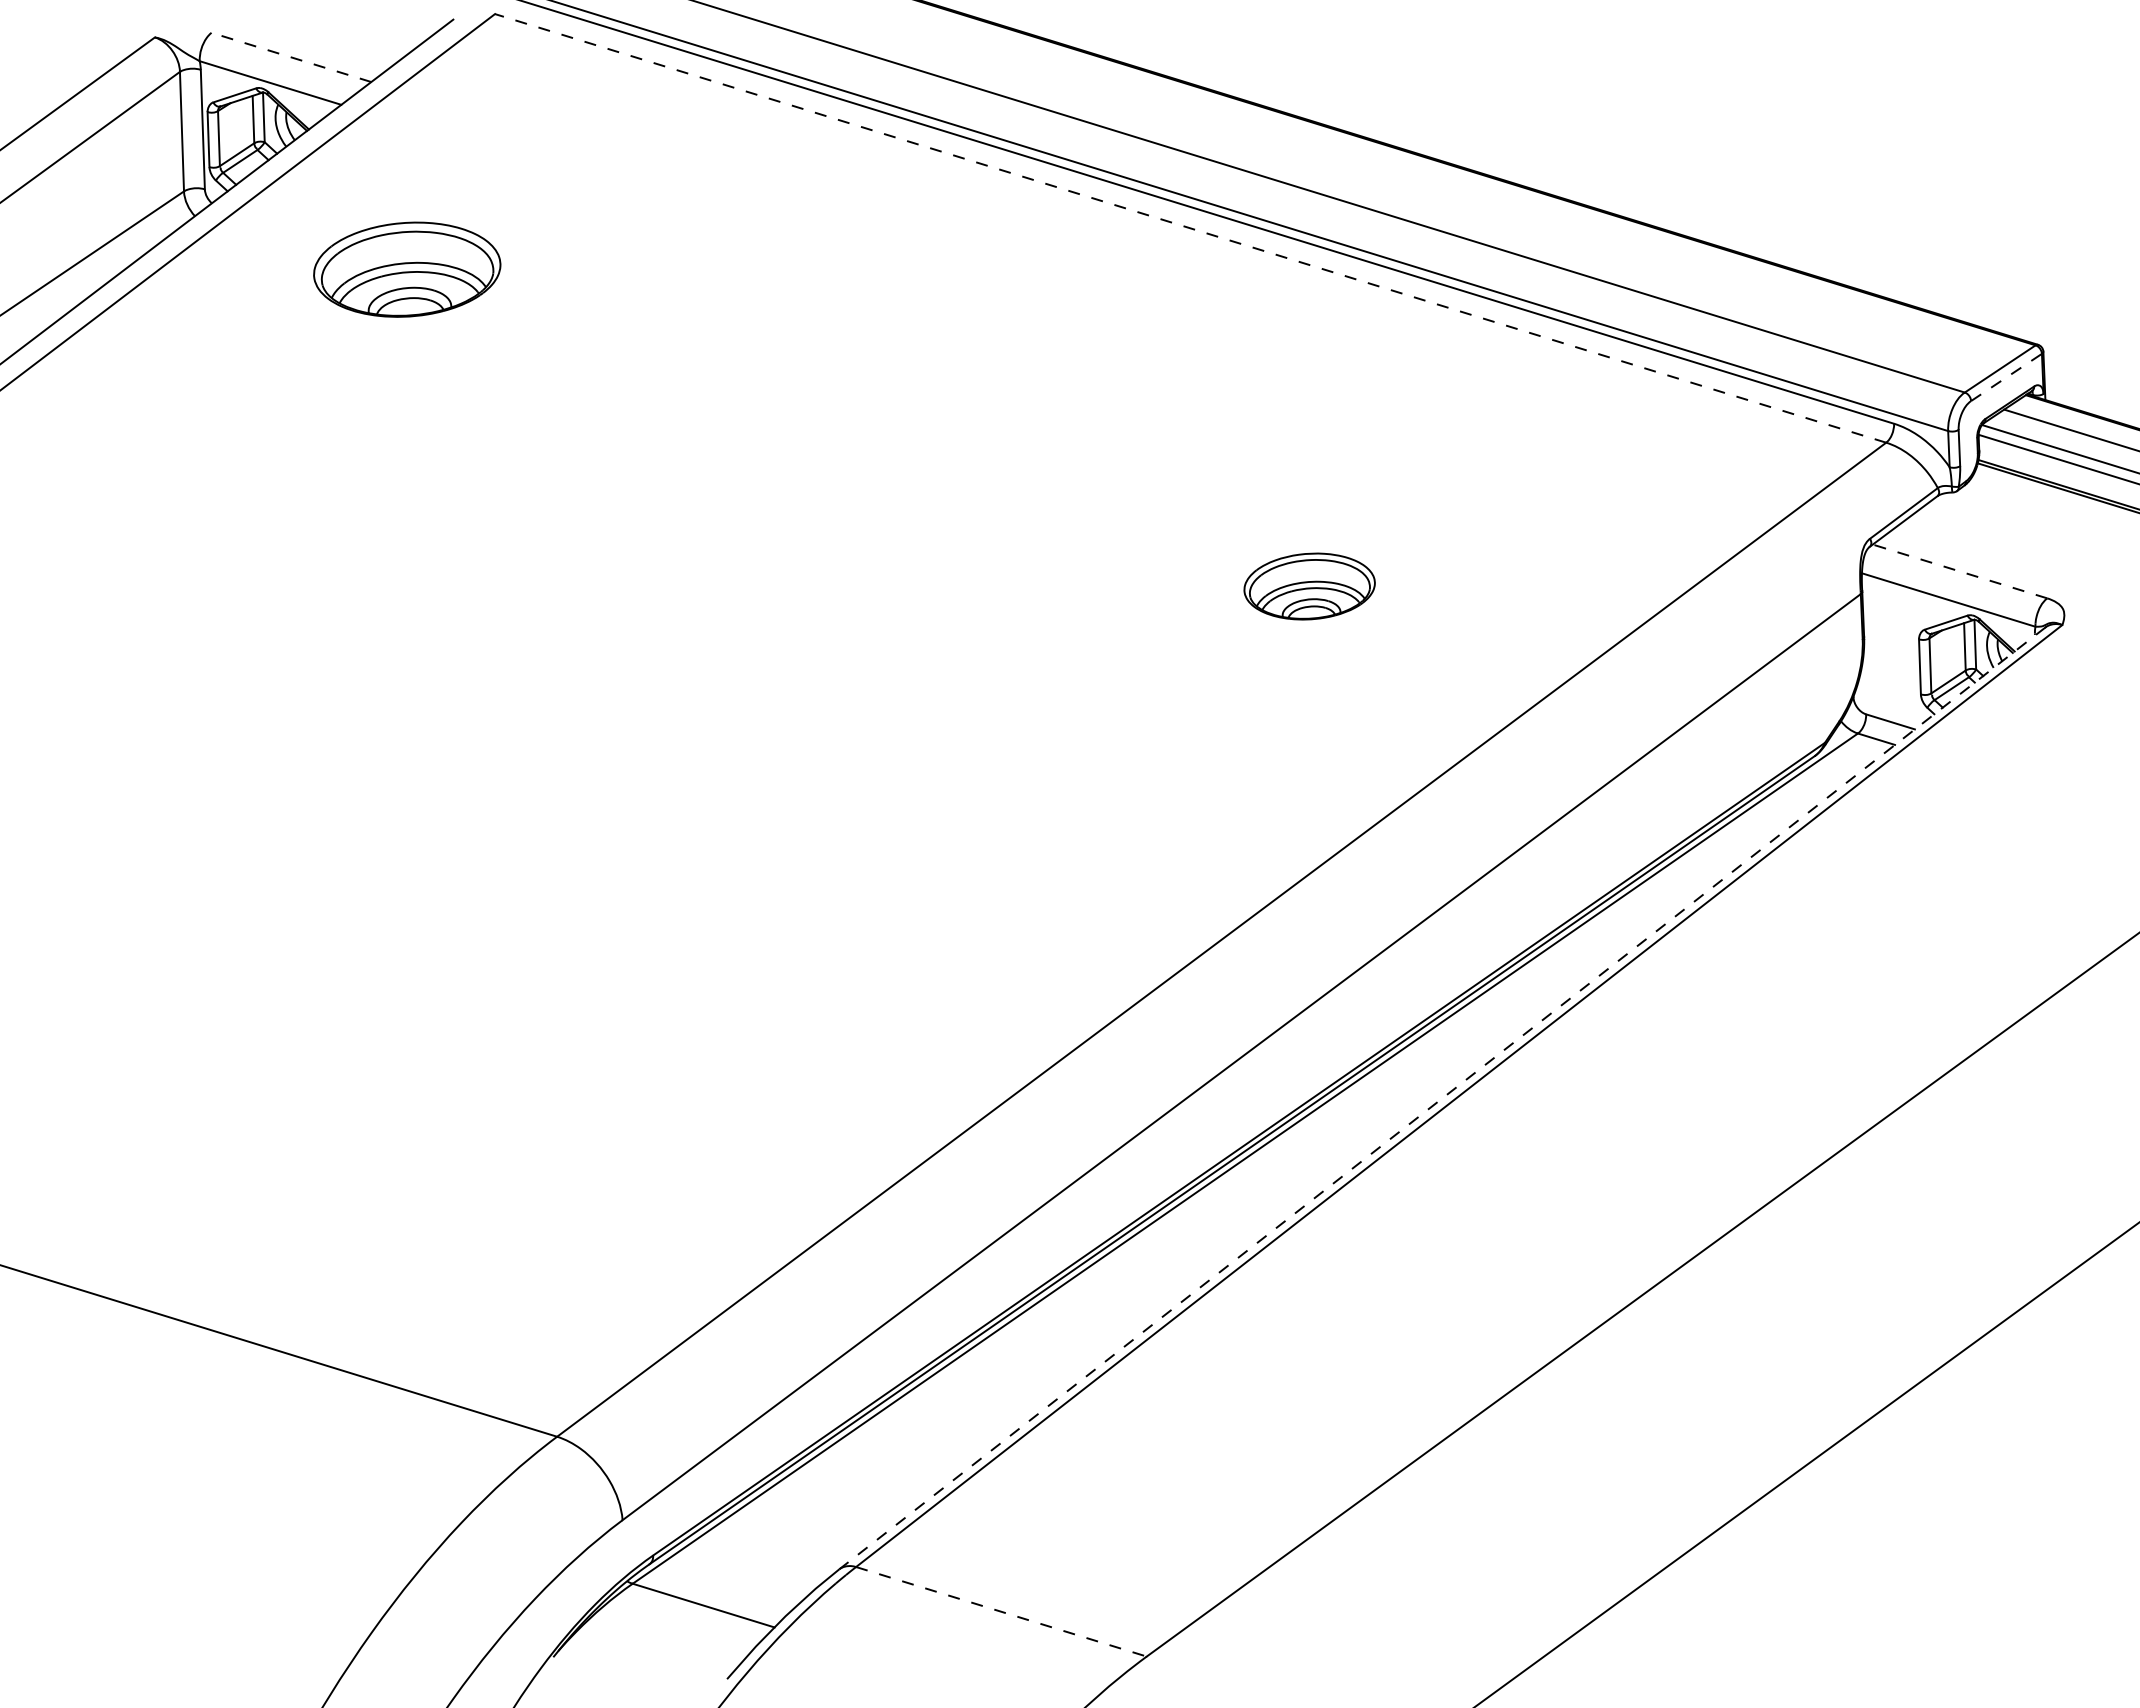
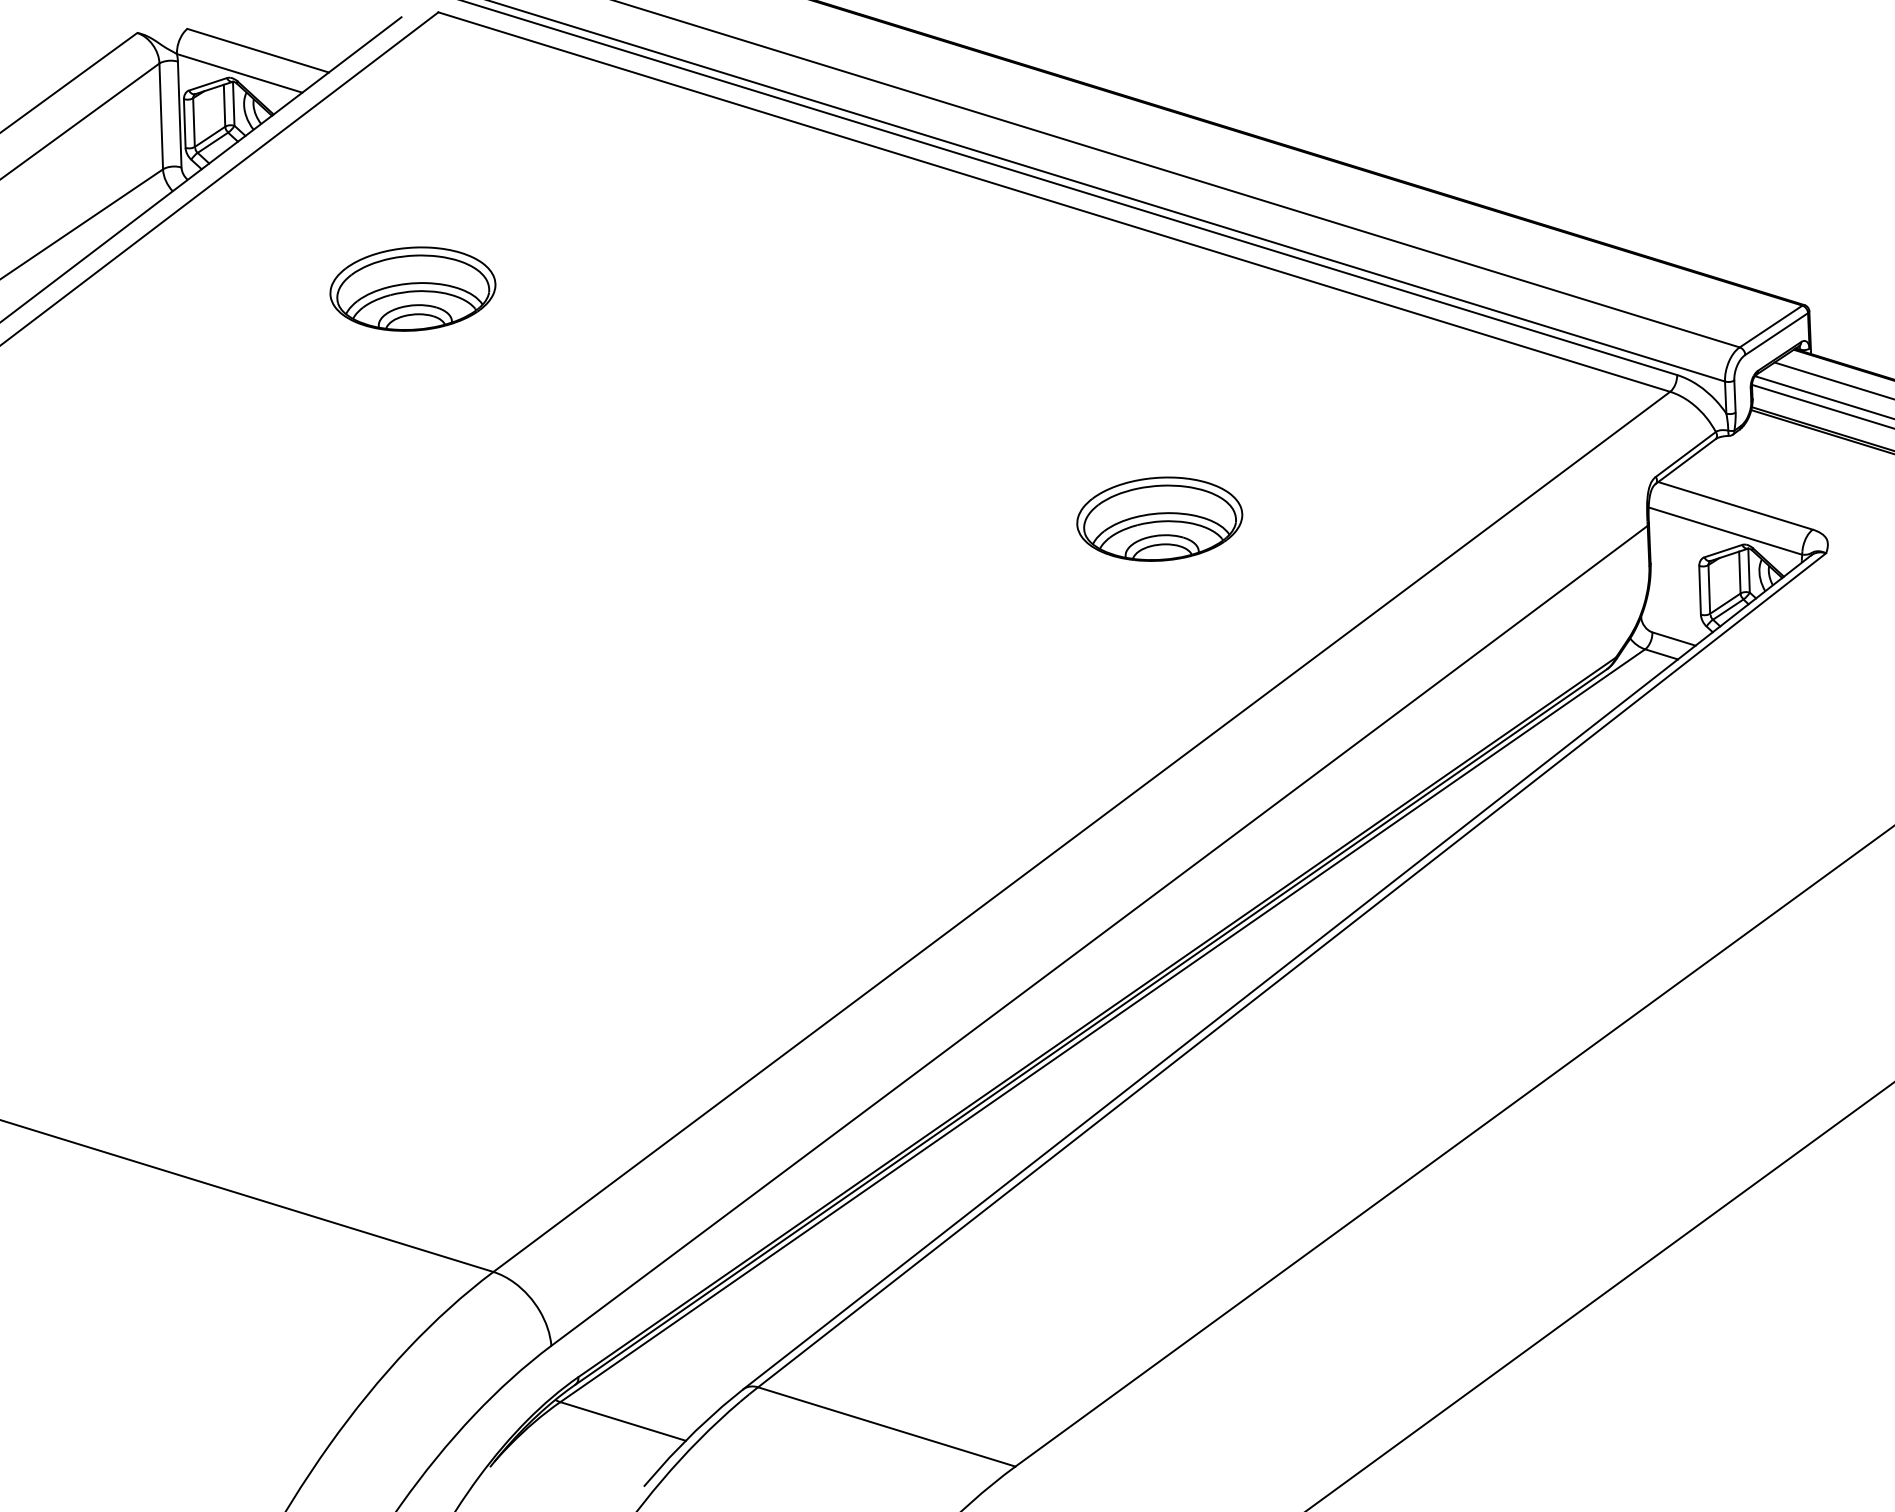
line: (291, 57) -> (258, 50), dashed -> solid
line: (1190, 228) -> (1054, 202), dashed -> solid
part: (407, 269) -> (413, 288), moved
line: (2006, 377) -> (1776, 334), dashed -> solid
line: (1959, 571) -> (1735, 505), dashed -> solid
part: (1309, 586) -> (1159, 519), size x1.43
line: (1442, 1098) -> (1277, 972), dashed -> solid
line: (1001, 1611) -> (886, 1426), dashed -> solid

